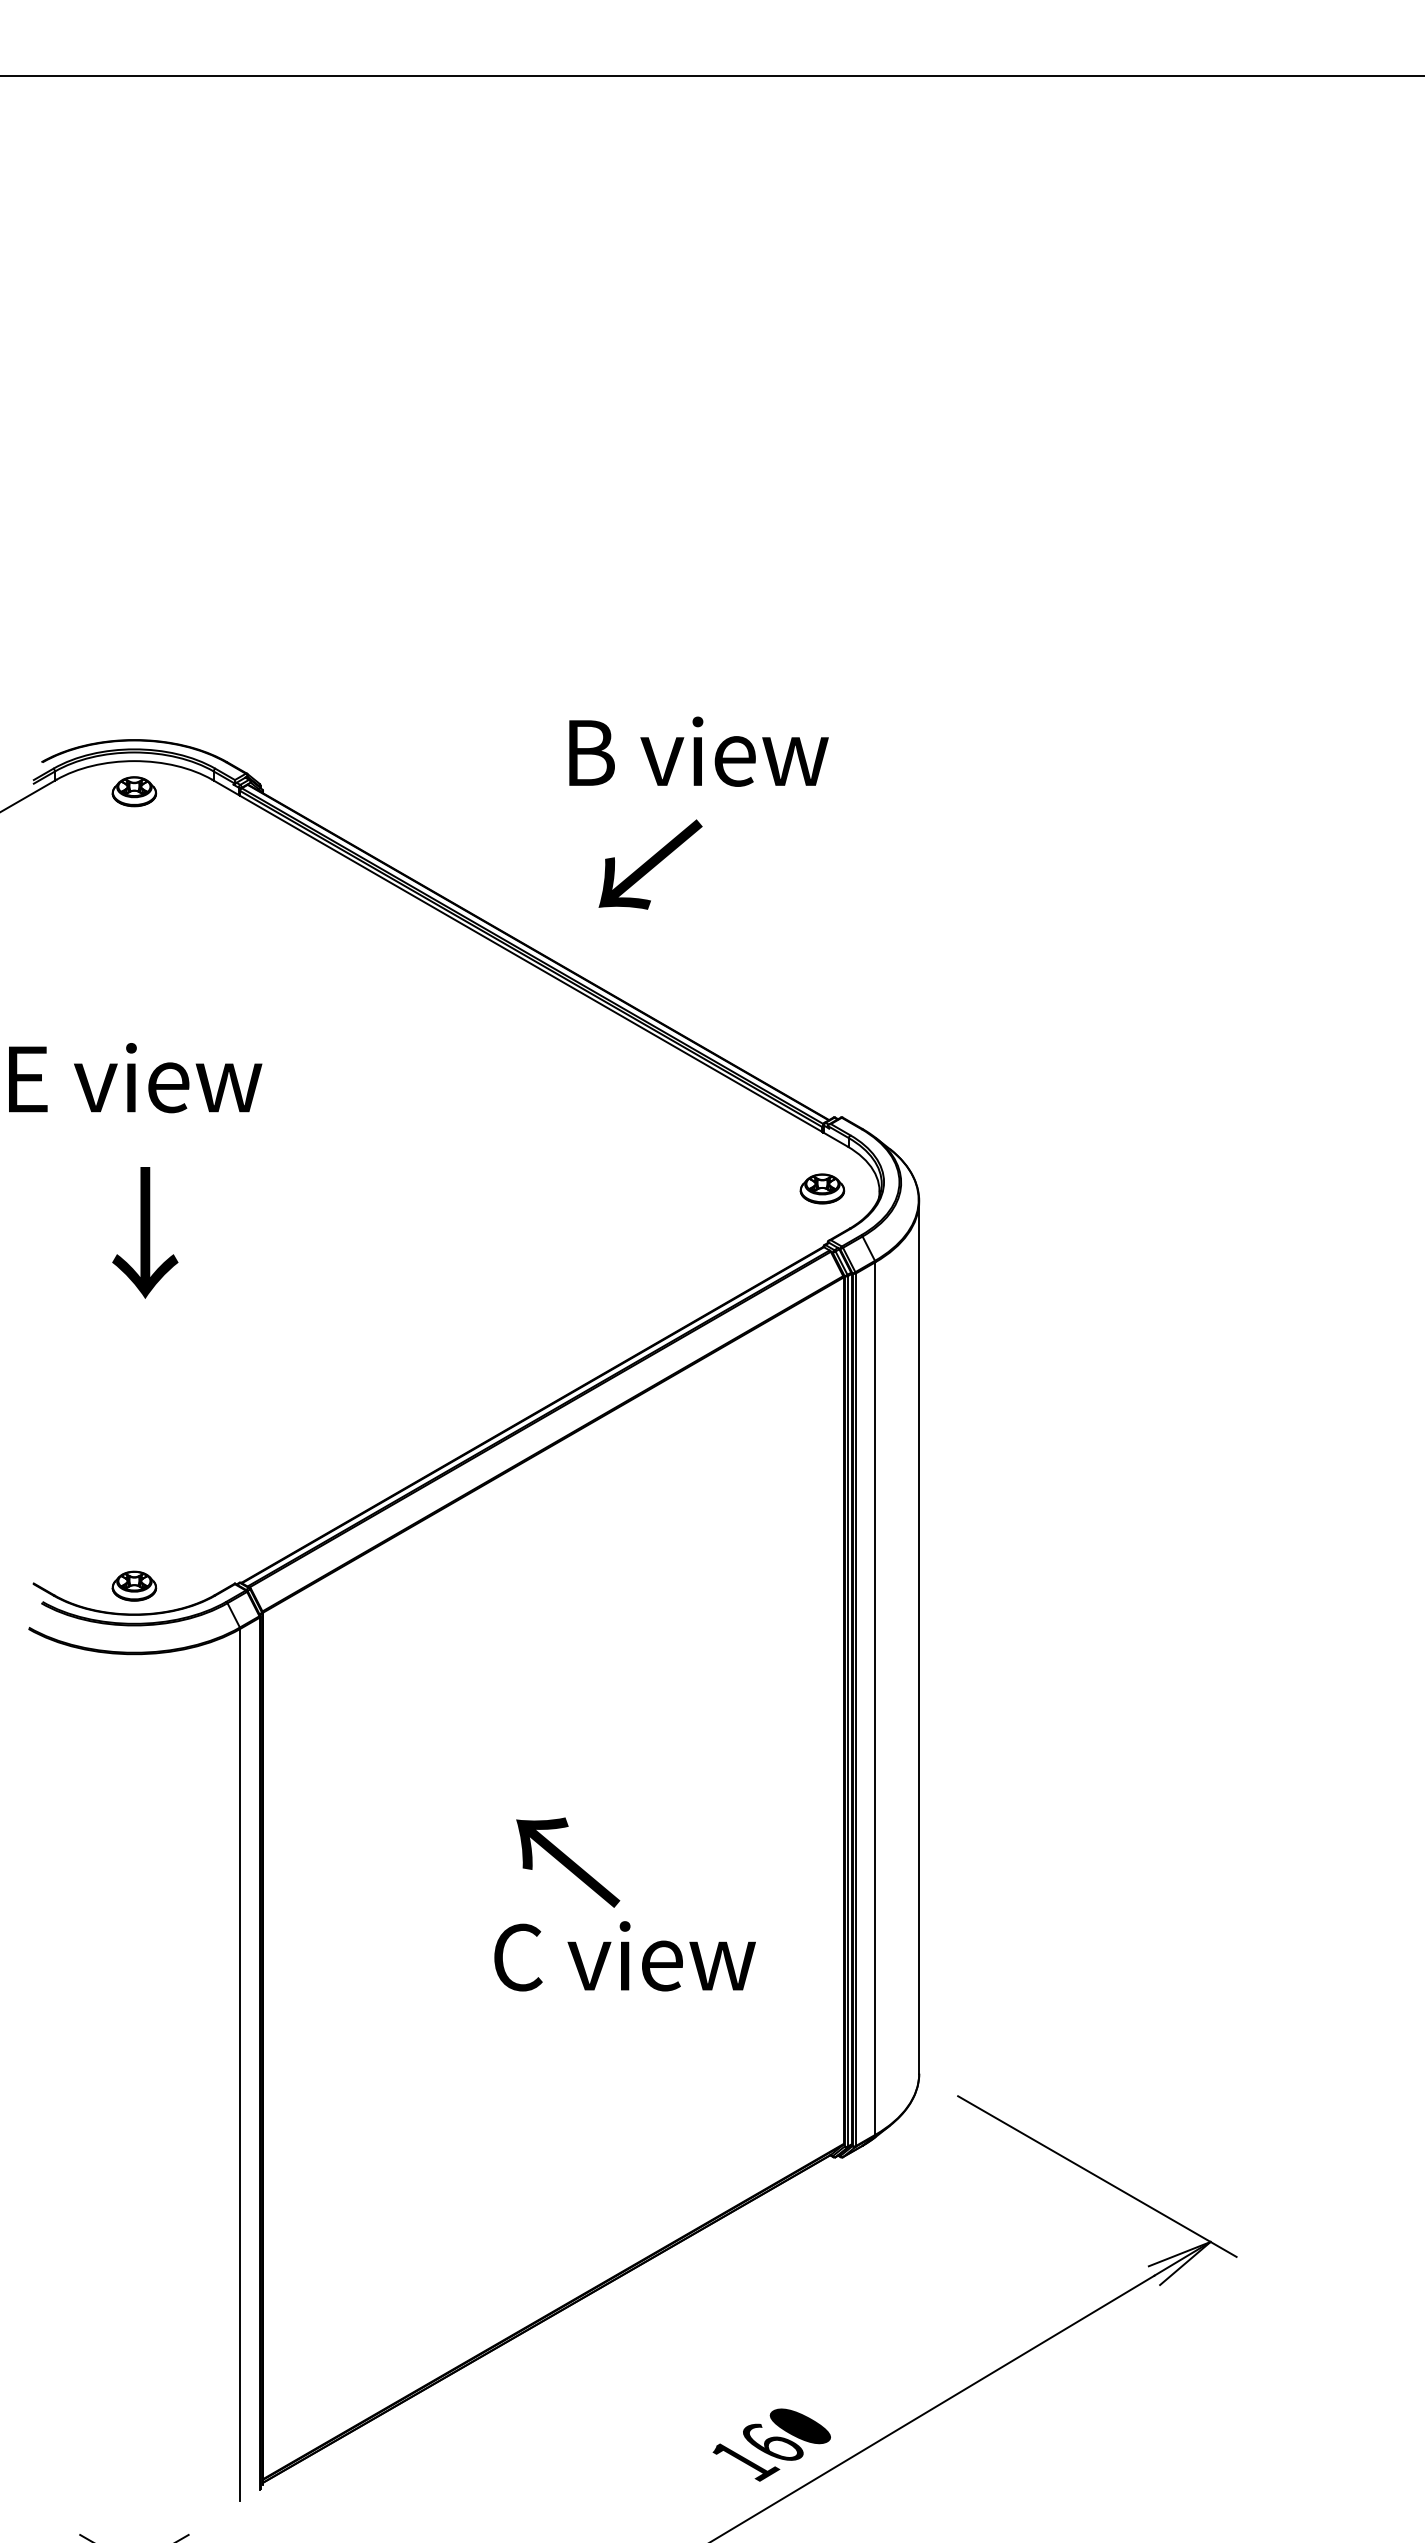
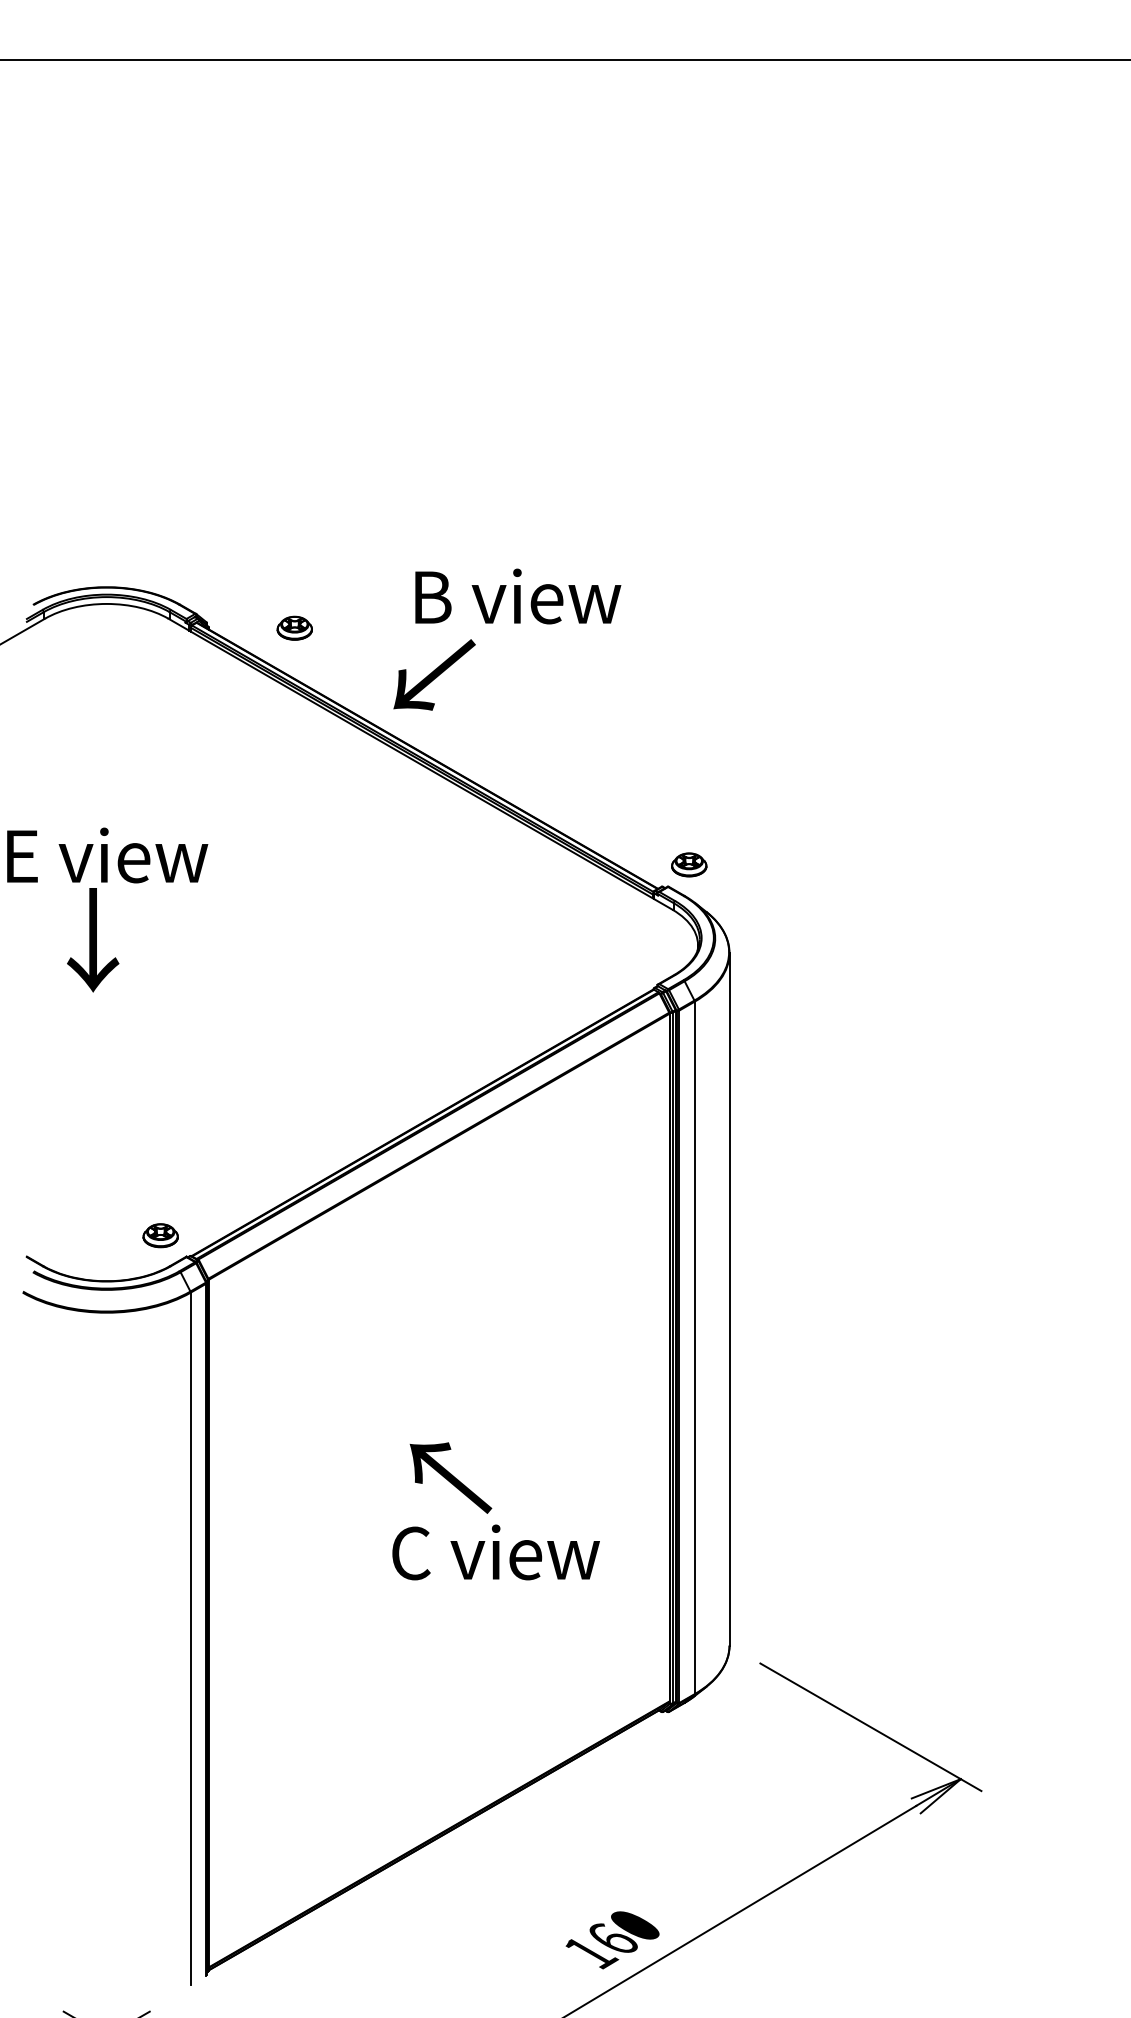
text: (698, 751) -> (517, 596), moved
part: (134, 791) -> (294, 628), moved
text: (650, 864) -> (434, 674), moved
part: (822, 1188) -> (689, 864), moved
text: (145, 1232) -> (93, 939), moved
part: (134, 1585) -> (160, 1235), moved

